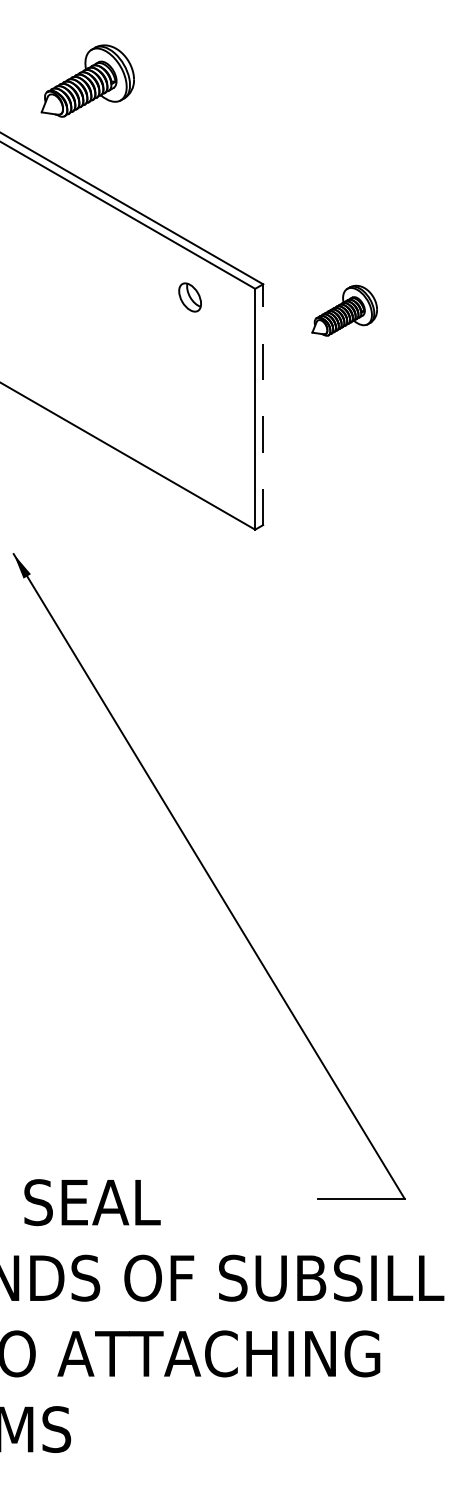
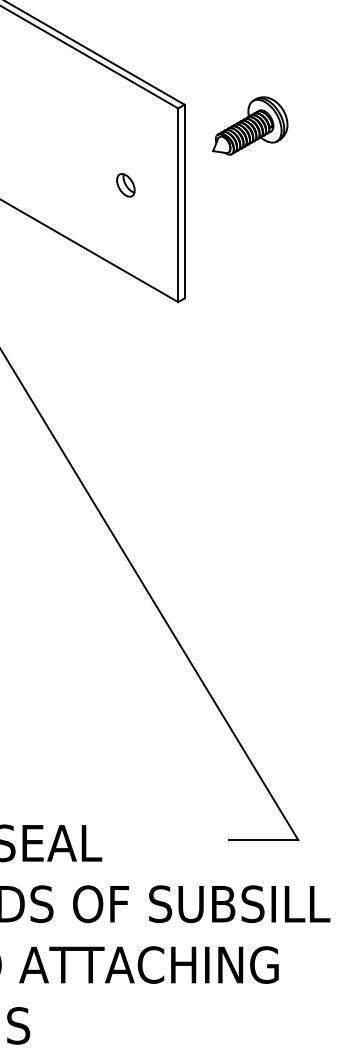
part: (189, 297) -> (125, 185), moved
part: (344, 310) -> (250, 125), size x1.43
line: (263, 404) -> (184, 201), dashed -> solid

